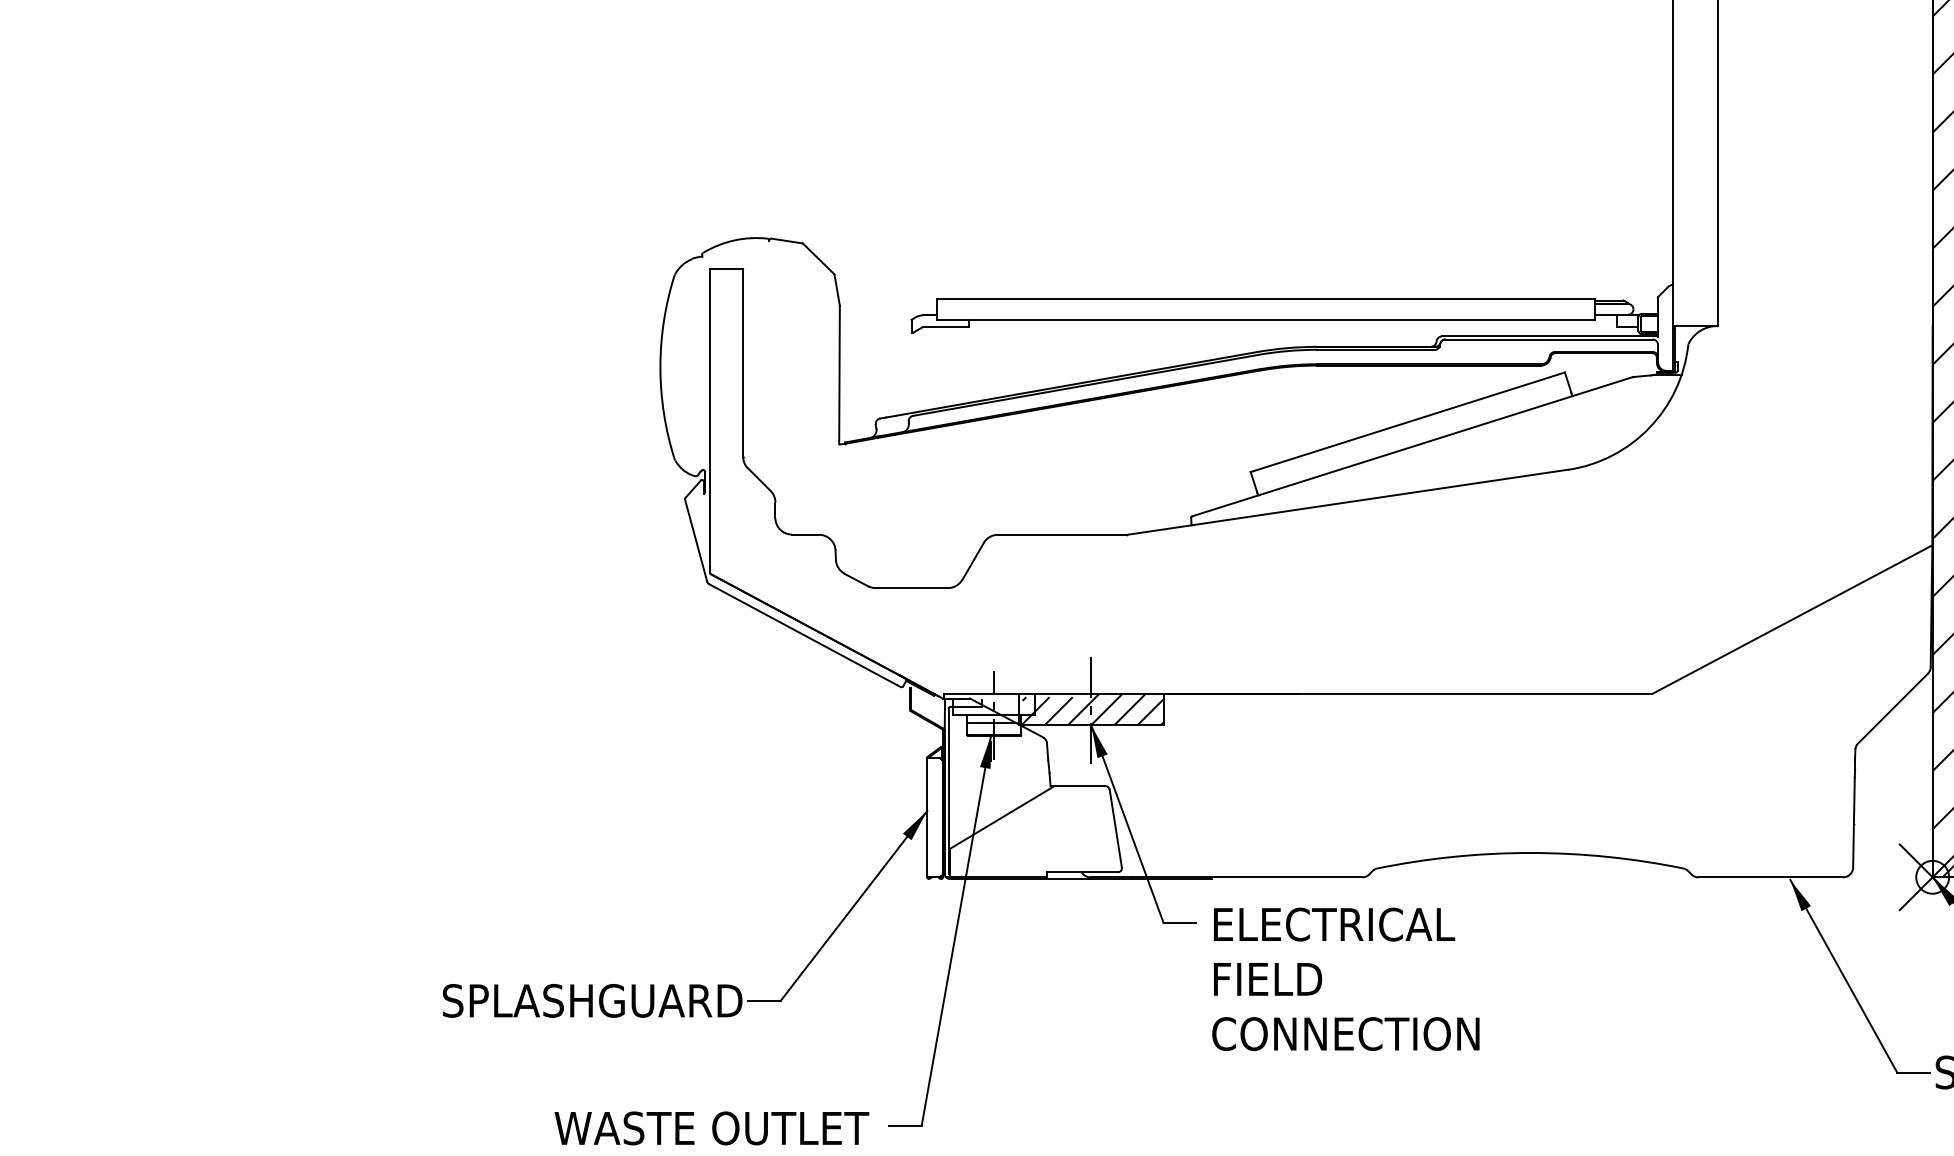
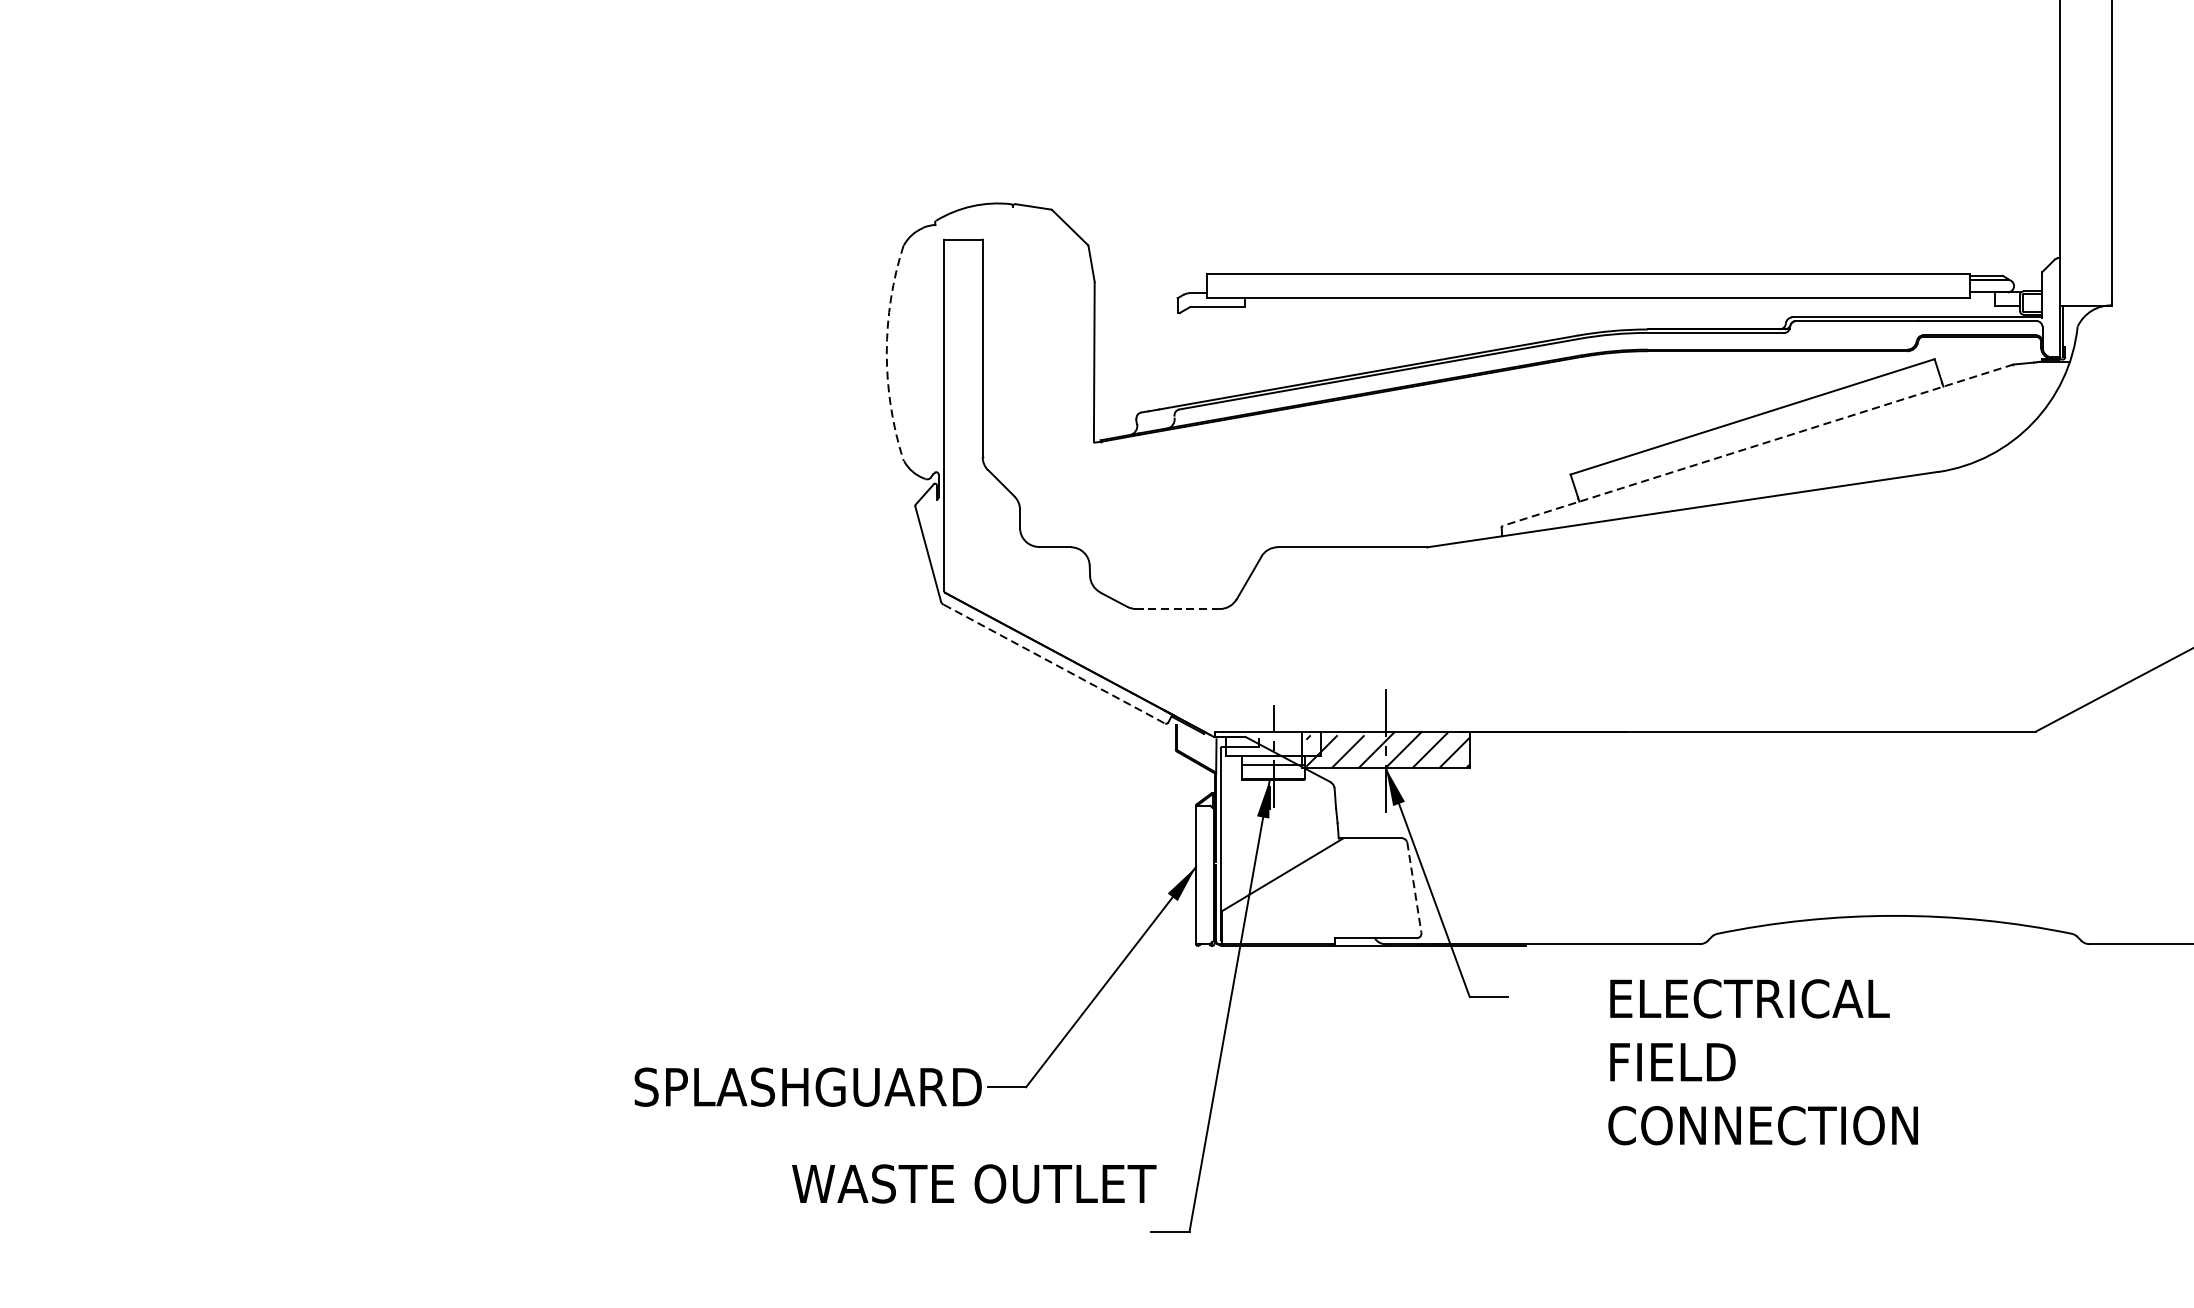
arc: (660, 367) -> (886, 353), solid -> dashed
line: (1411, 446) -> (1756, 444), solid -> dashed
line: (911, 588) -> (1177, 609), solid -> dashed
line: (805, 635) -> (1054, 663), solid -> dashed
line: (1115, 829) -> (1414, 888), solid -> dashed
text: (1345, 978) -> (1762, 1061), moved
text: (711, 1128) -> (973, 1184), moved

